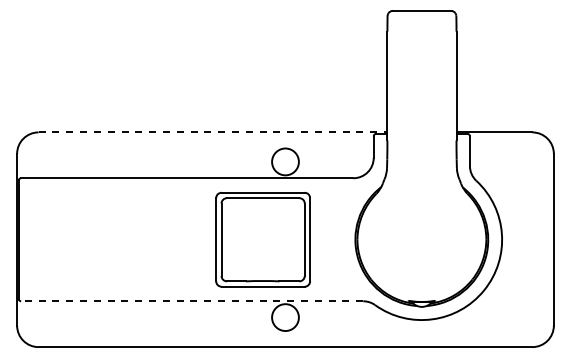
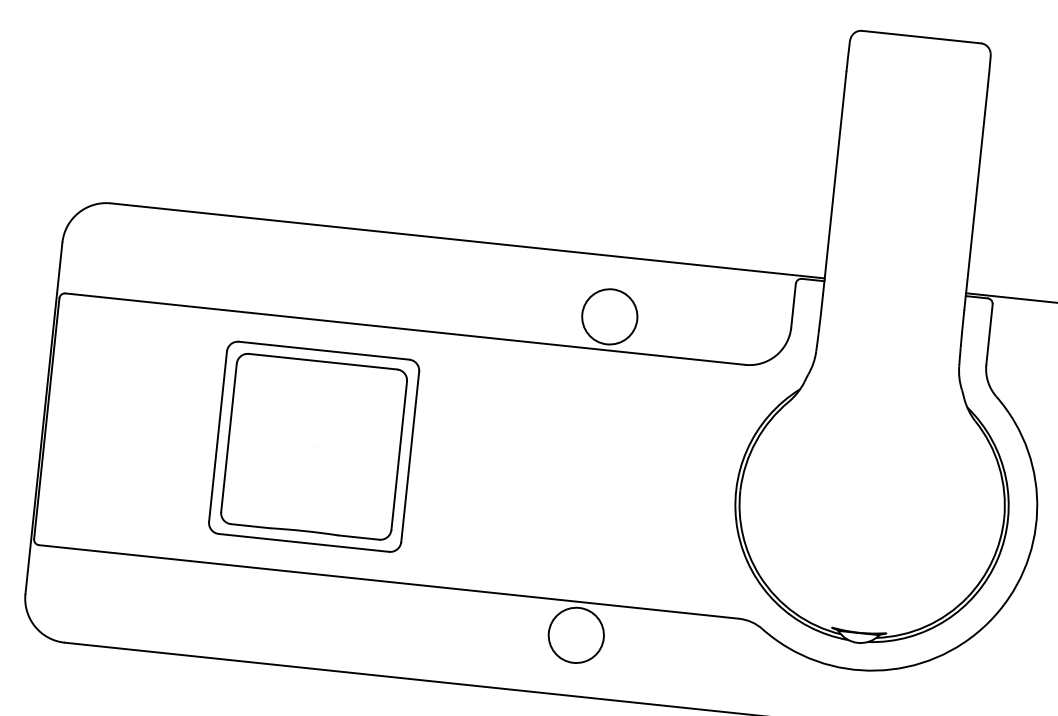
line: (213, 132) -> (468, 241), dashed -> solid
part: (262, 239) -> (312, 446), moved
line: (191, 301) -> (387, 582), dashed -> solid

